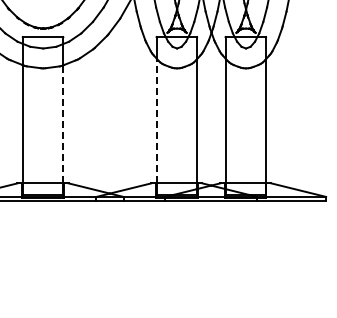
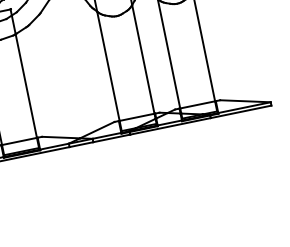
line: (156, 120) -> (107, 65), dashed -> solid
line: (62, 124) -> (25, 86), dashed -> solid

